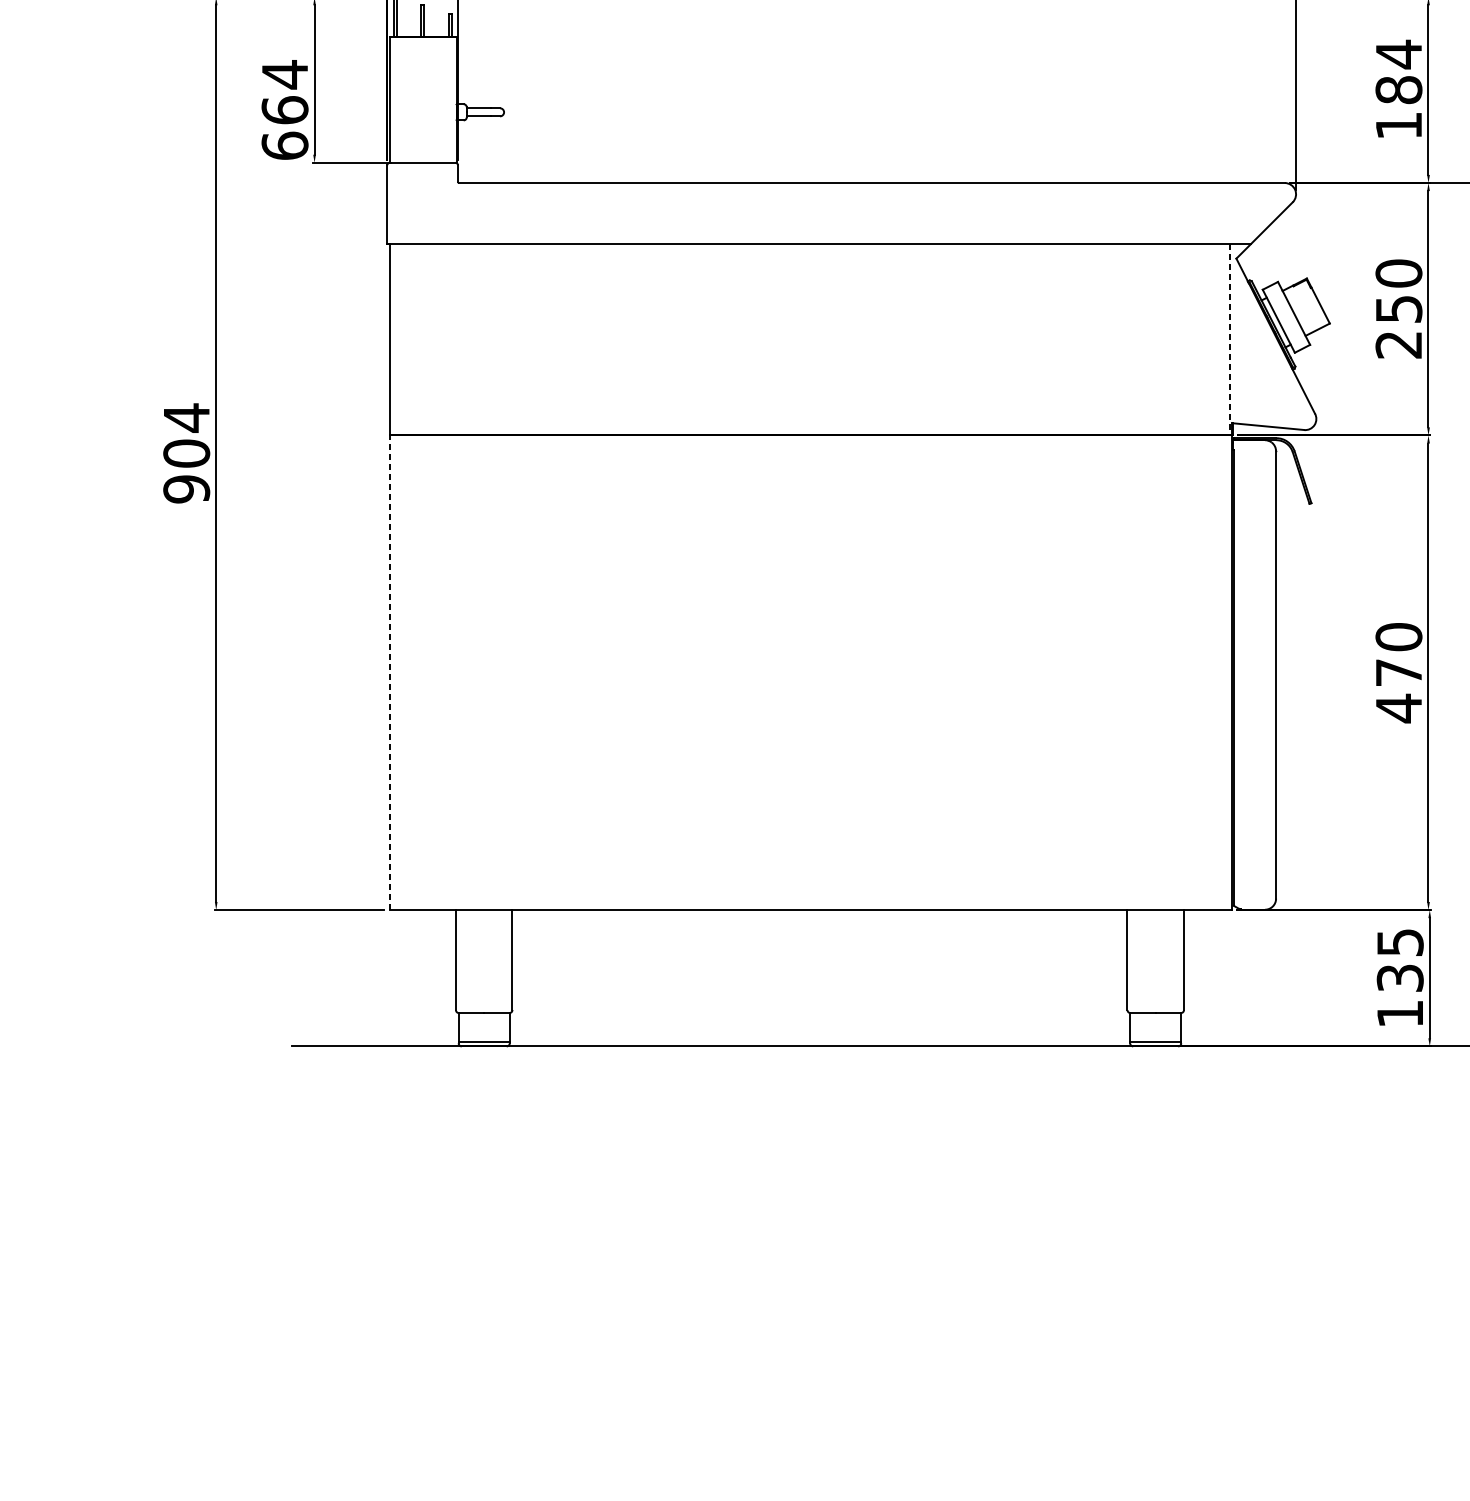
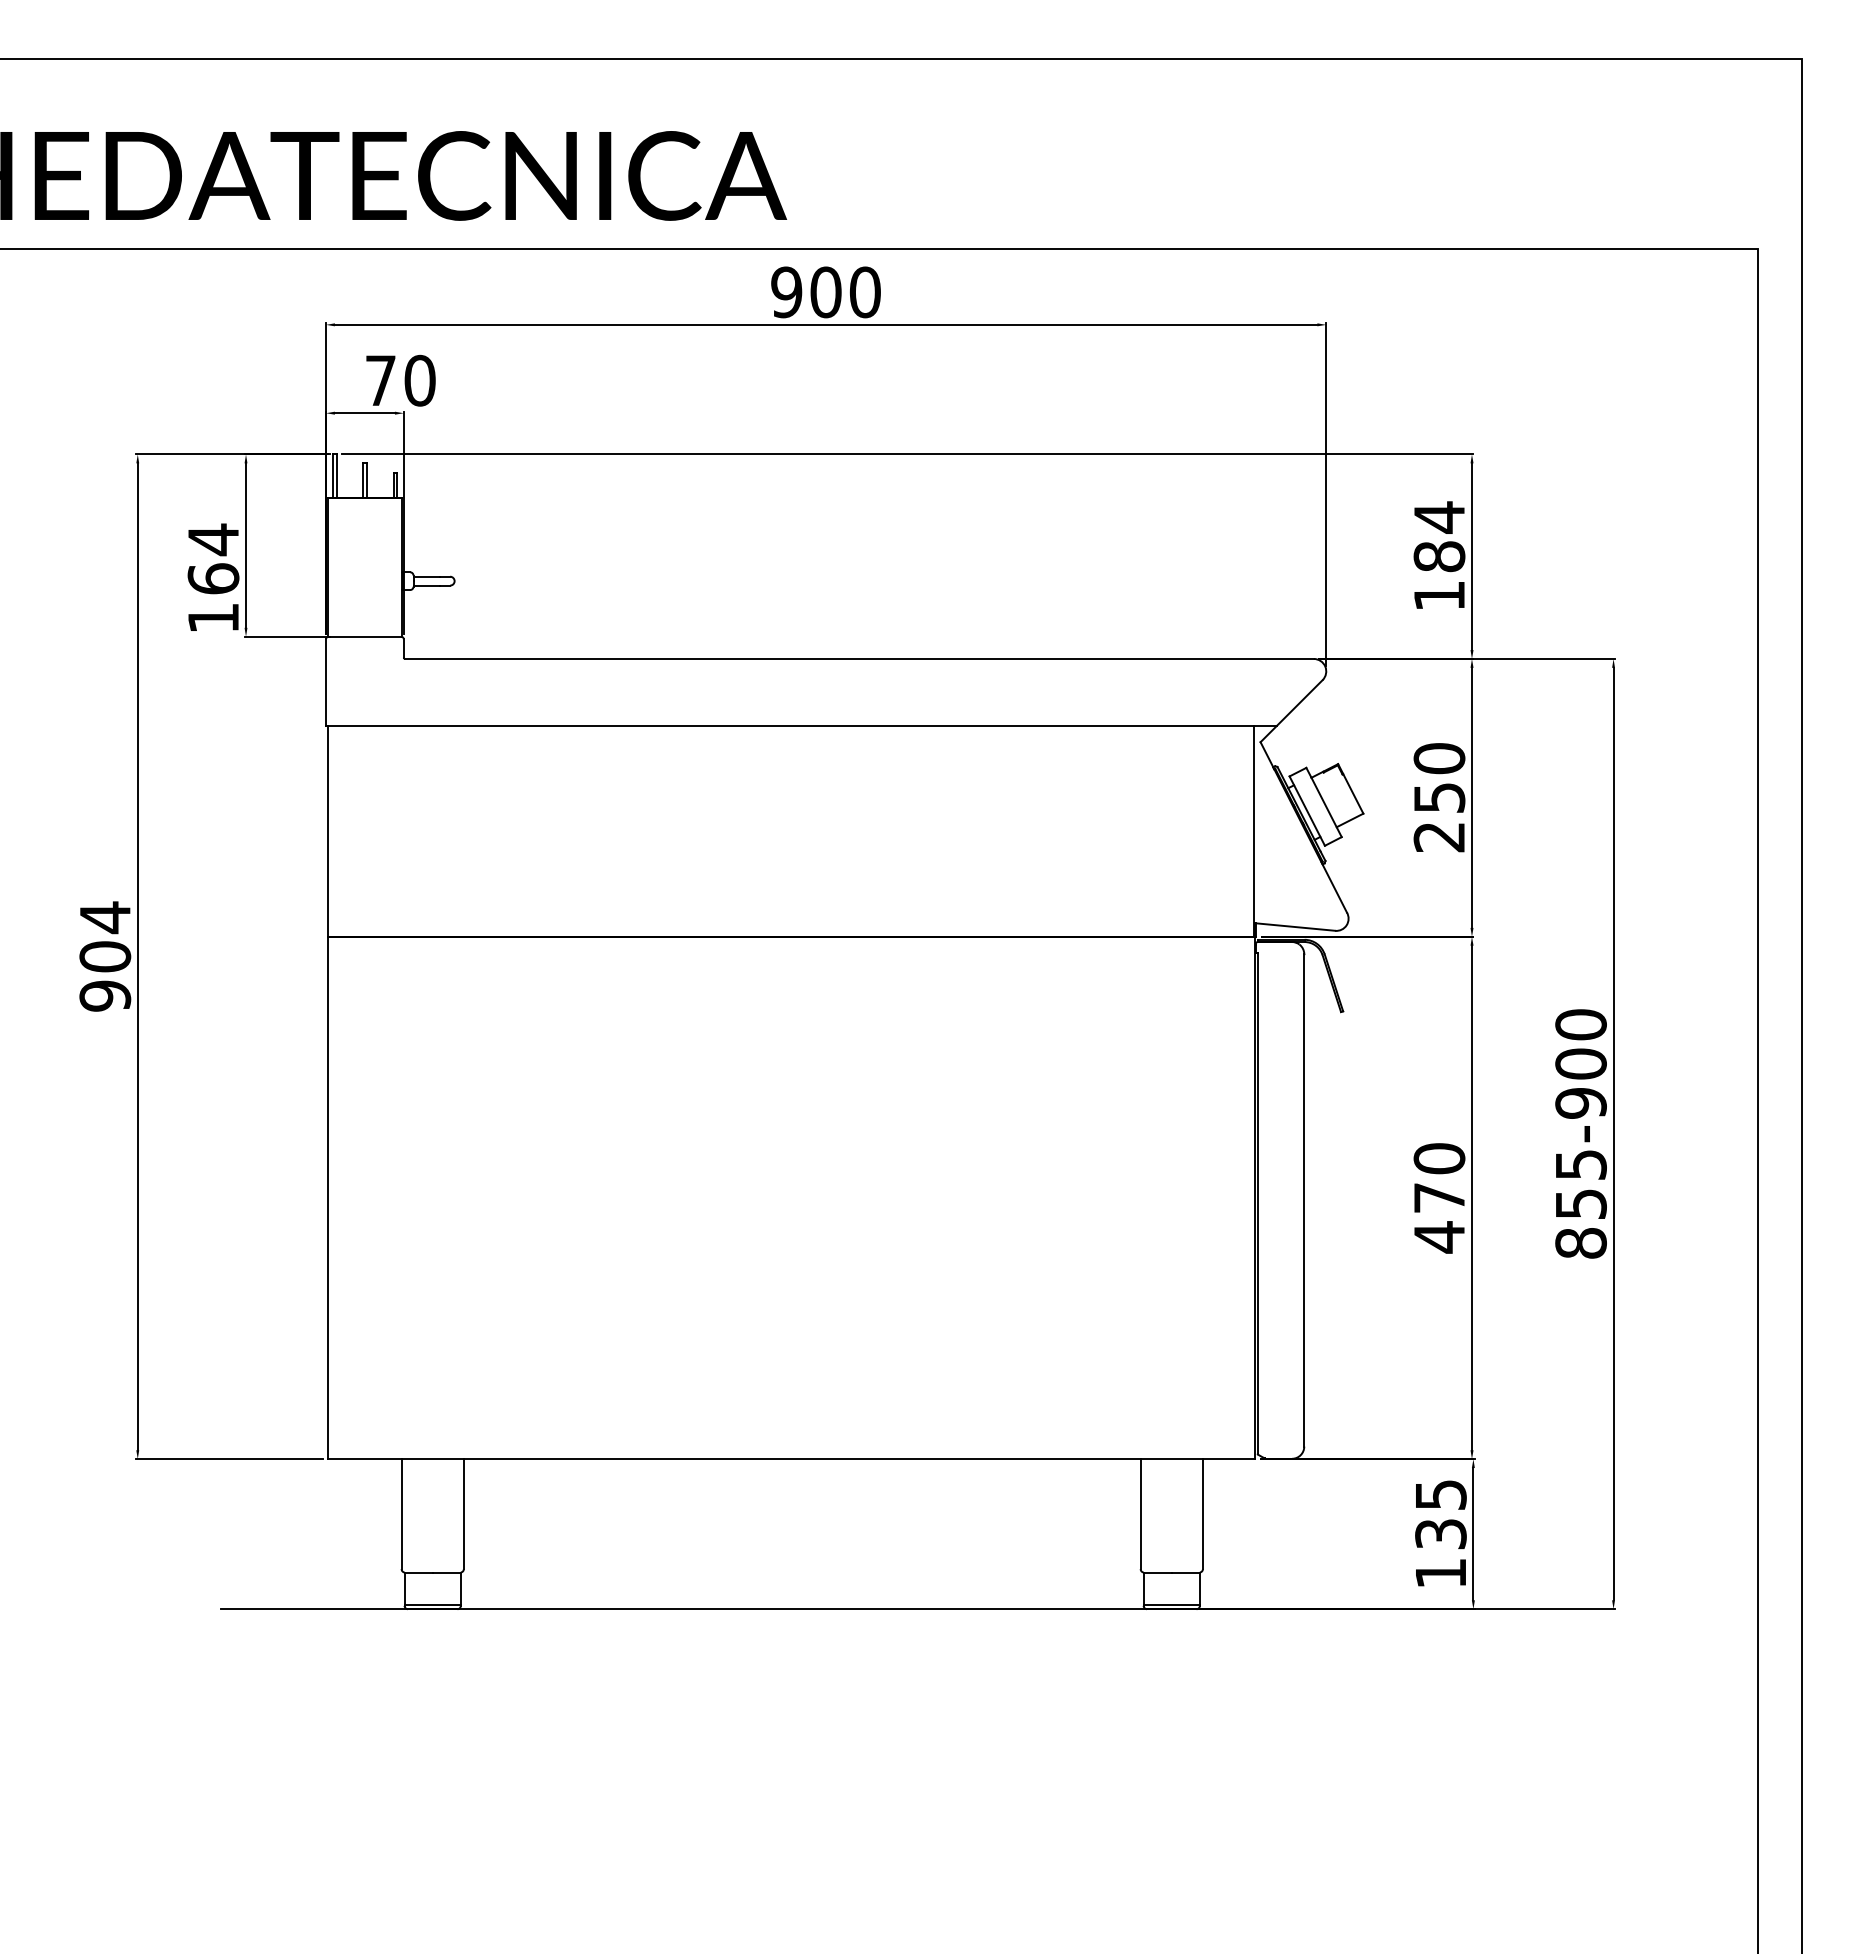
text: (285, 145) -> (213, 617), 664 -> 164
line: (1230, 339) -> (1254, 831), dashed -> solid
line: (389, 672) -> (328, 1197), dashed -> solid

